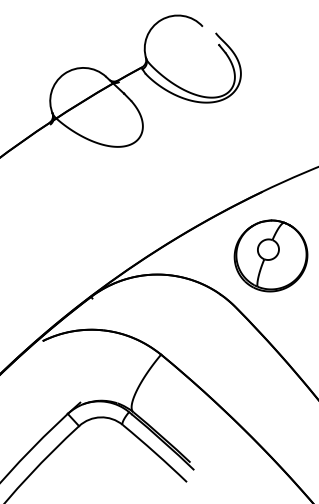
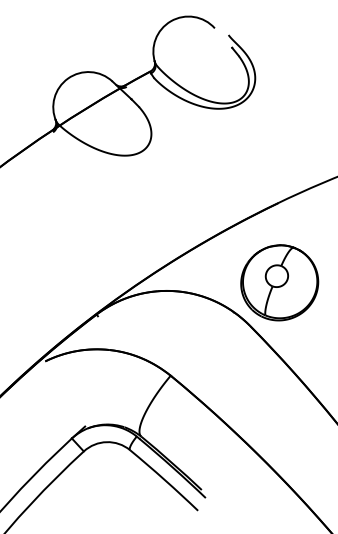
part: (270, 255) -> (279, 282), moved

